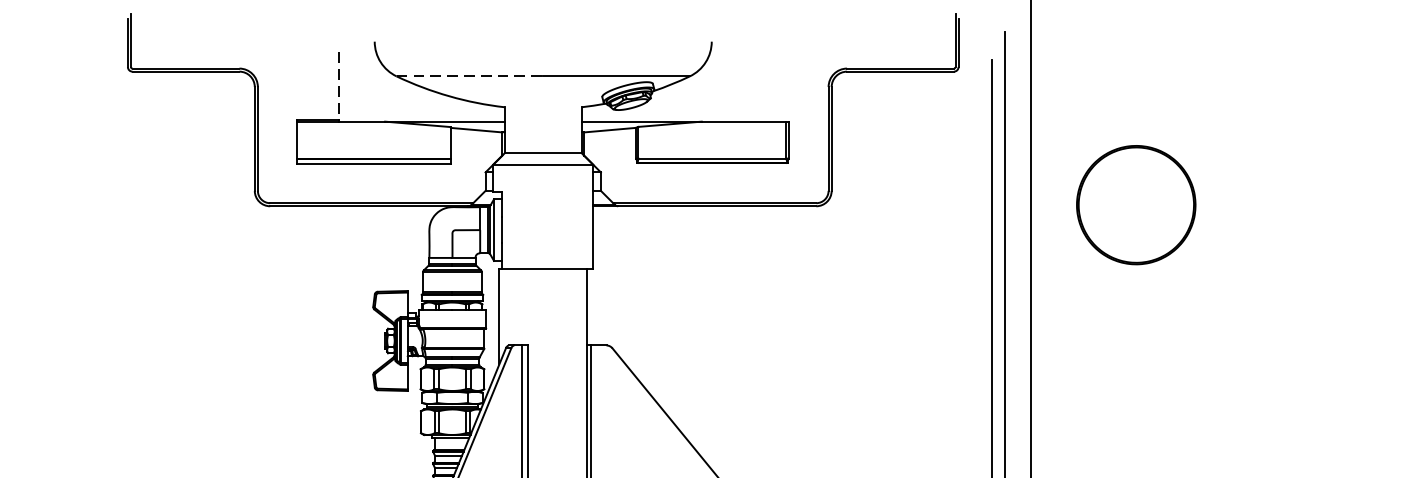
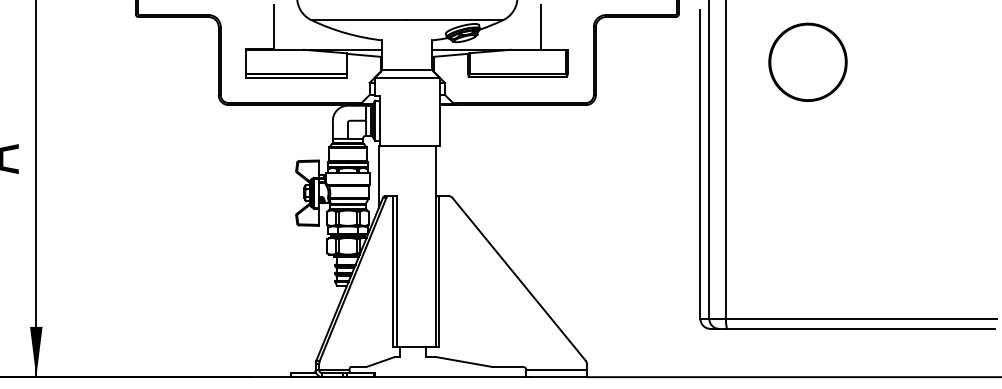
line: (470, 76) -> (359, 20), dashed -> solid
line: (746, 86) -> (540, 26), added
line: (340, 87) -> (274, 27), dashed -> solid
part: (1135, 203) -> (807, 61), moved

